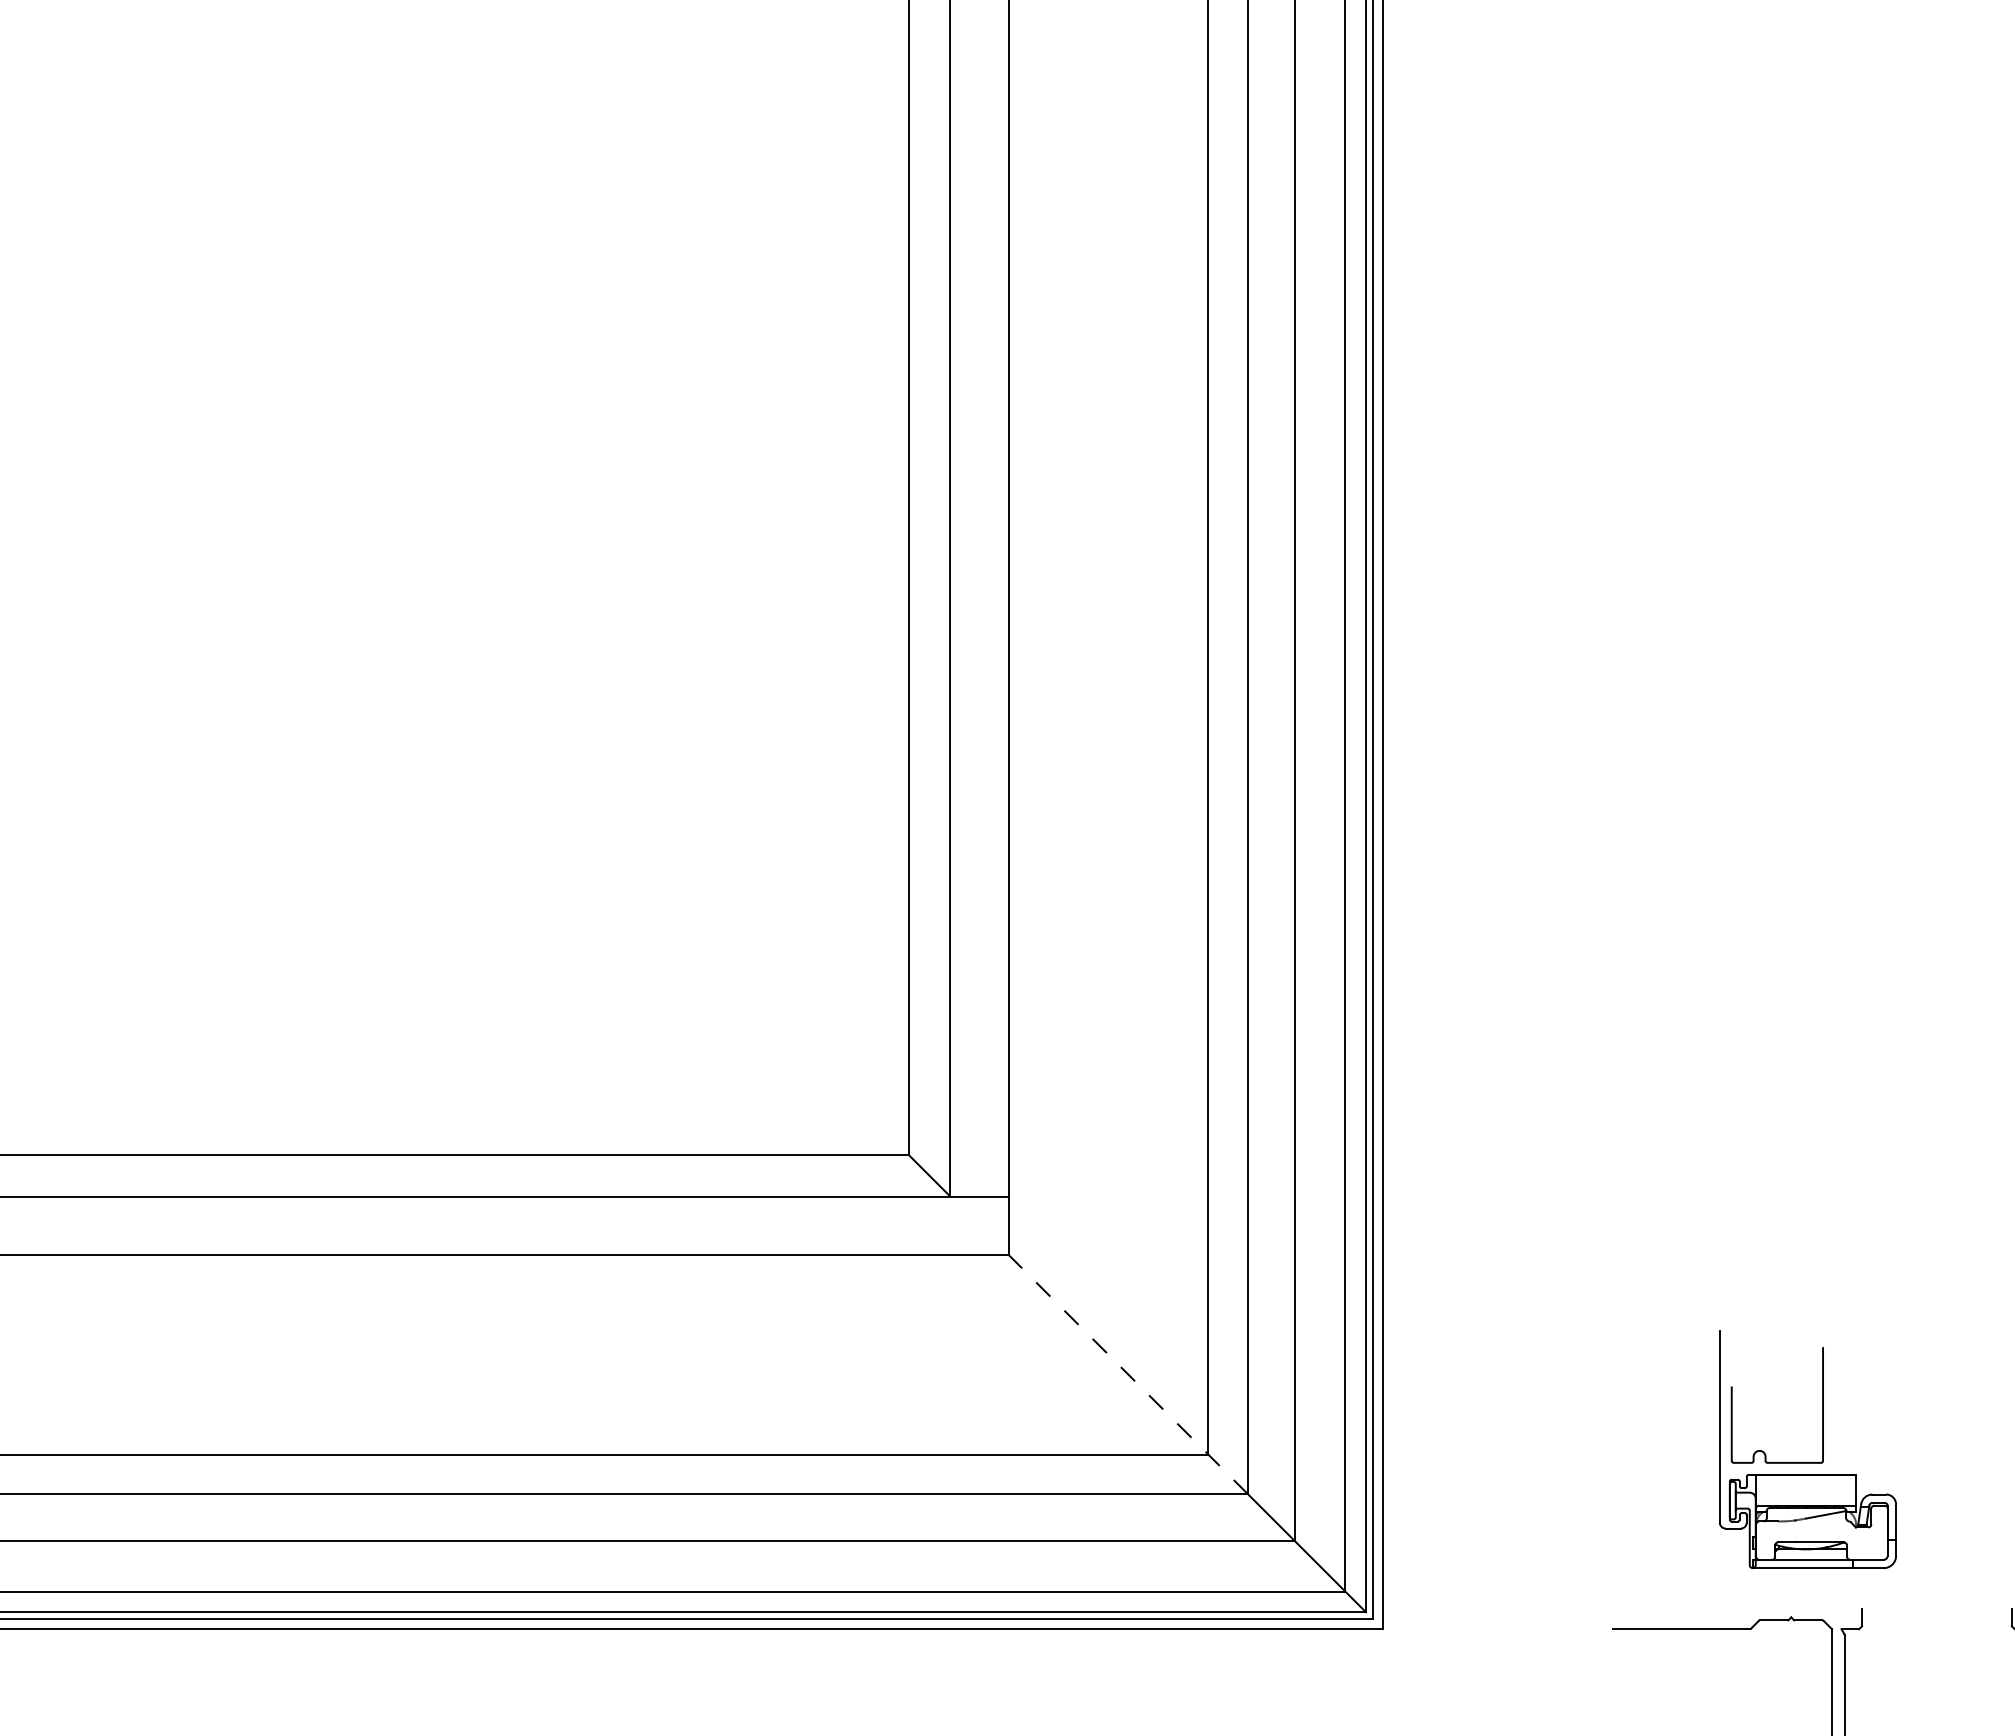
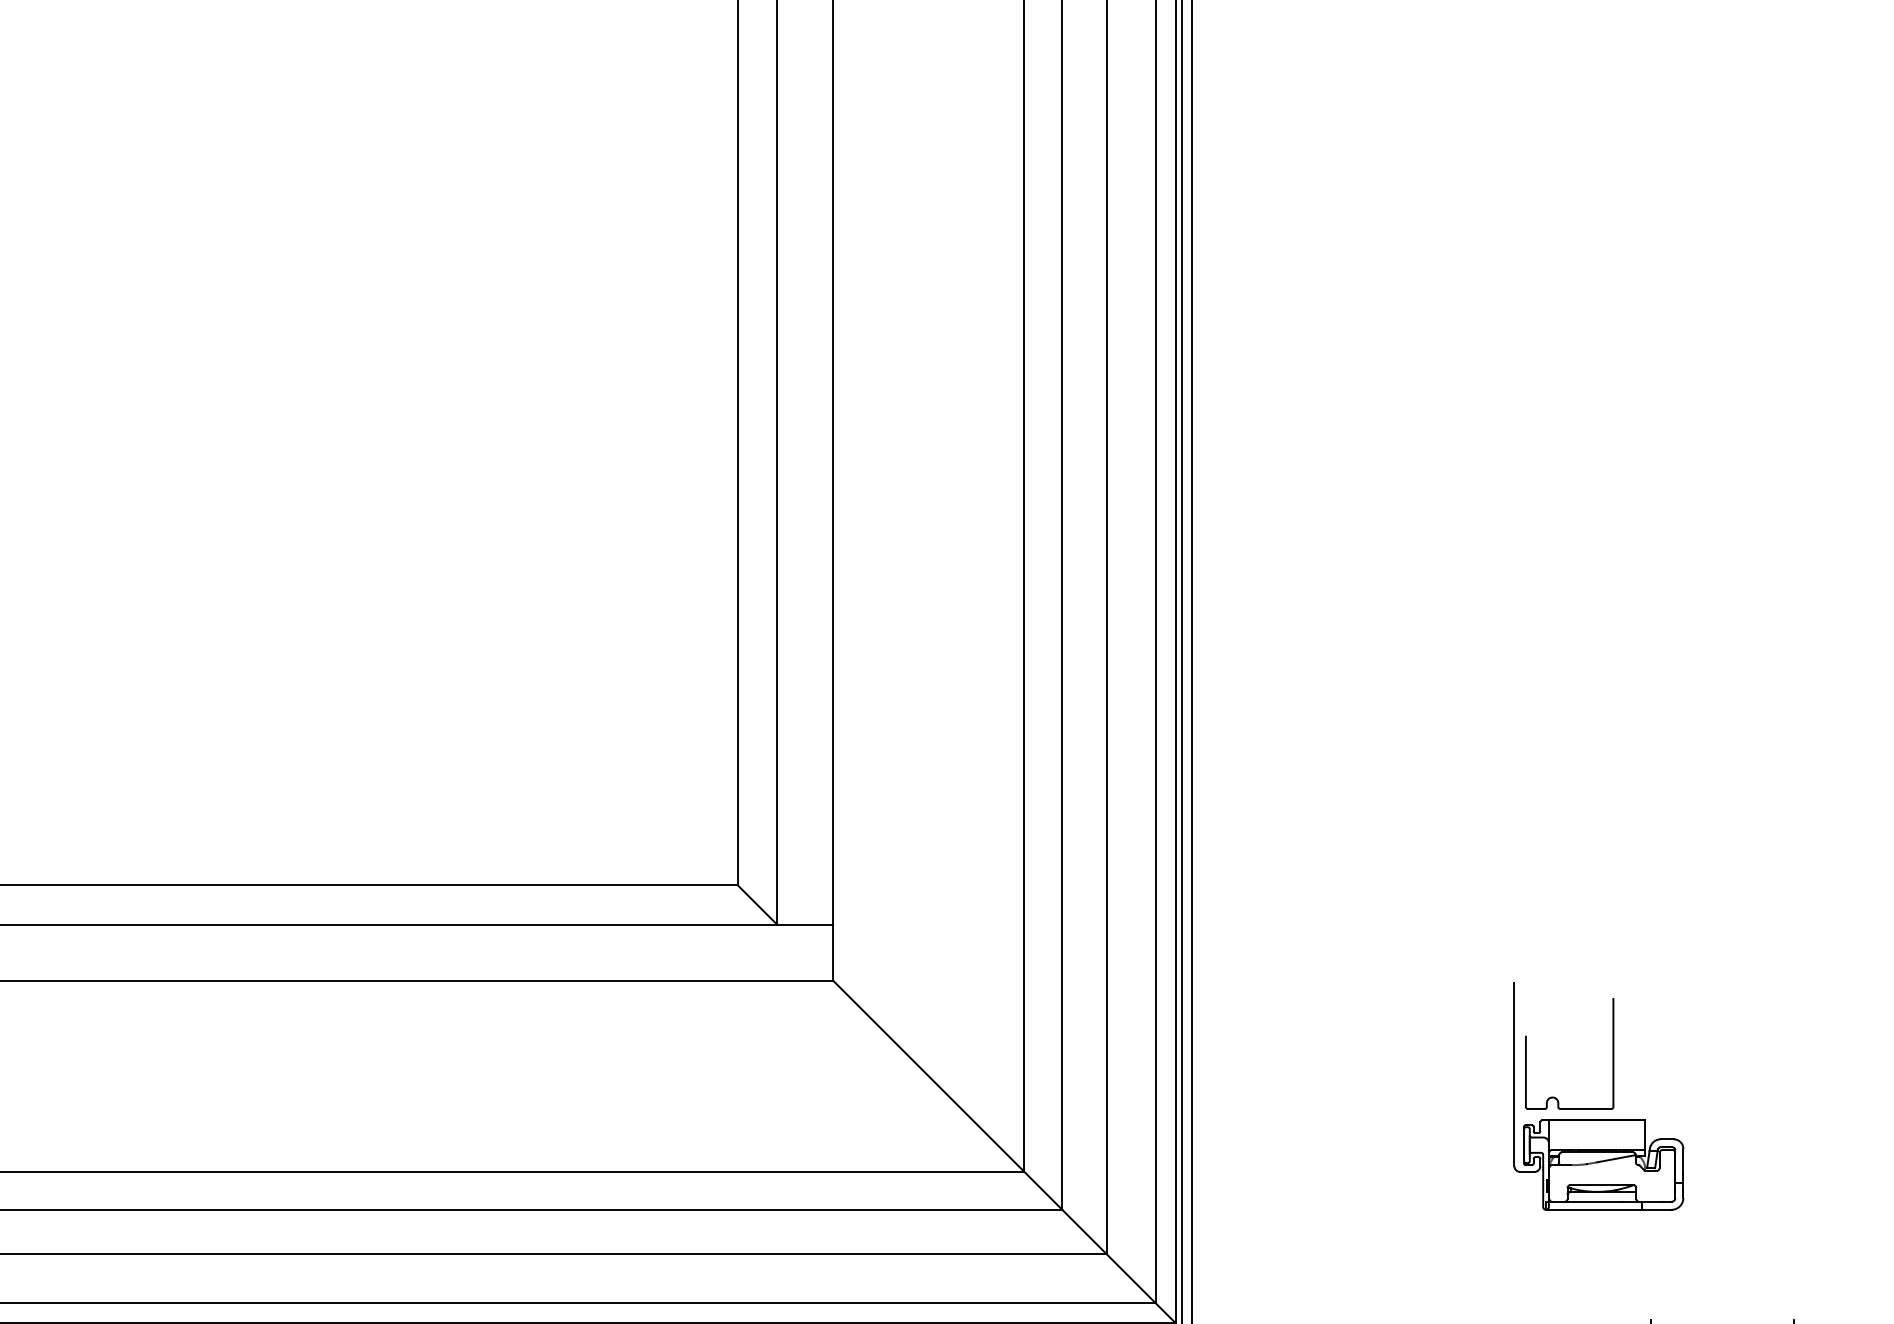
line: (1127, 1374) -> (946, 1095), dashed -> solid
part: (1807, 1462) -> (1598, 1108), moved

